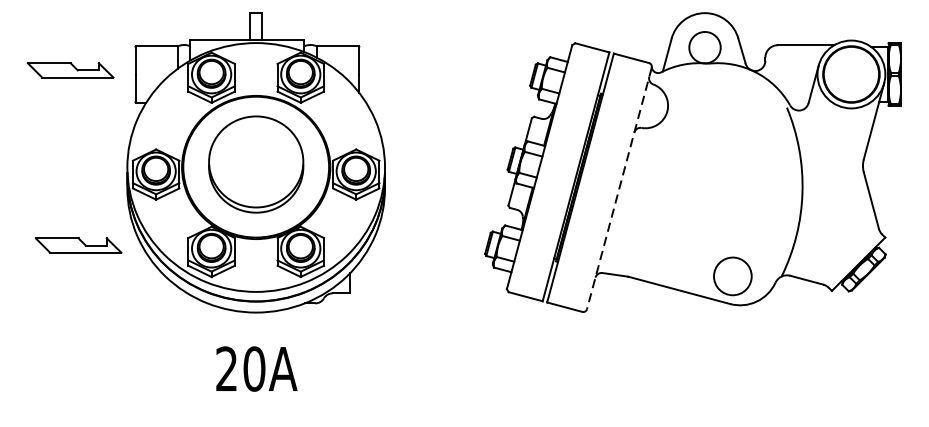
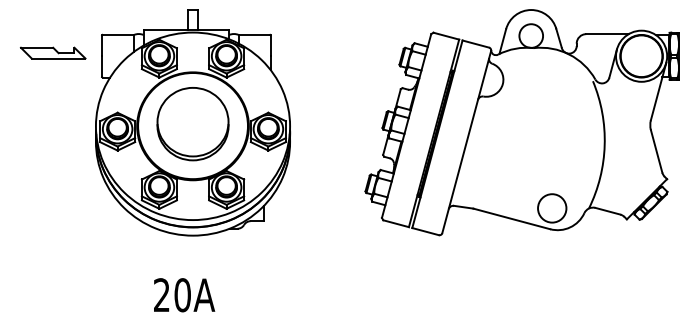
line: (619, 188) -> (466, 142), dashed -> solid
part: (79, 244) -> (59, 184), removed
text: (256, 369) -> (184, 295), moved

